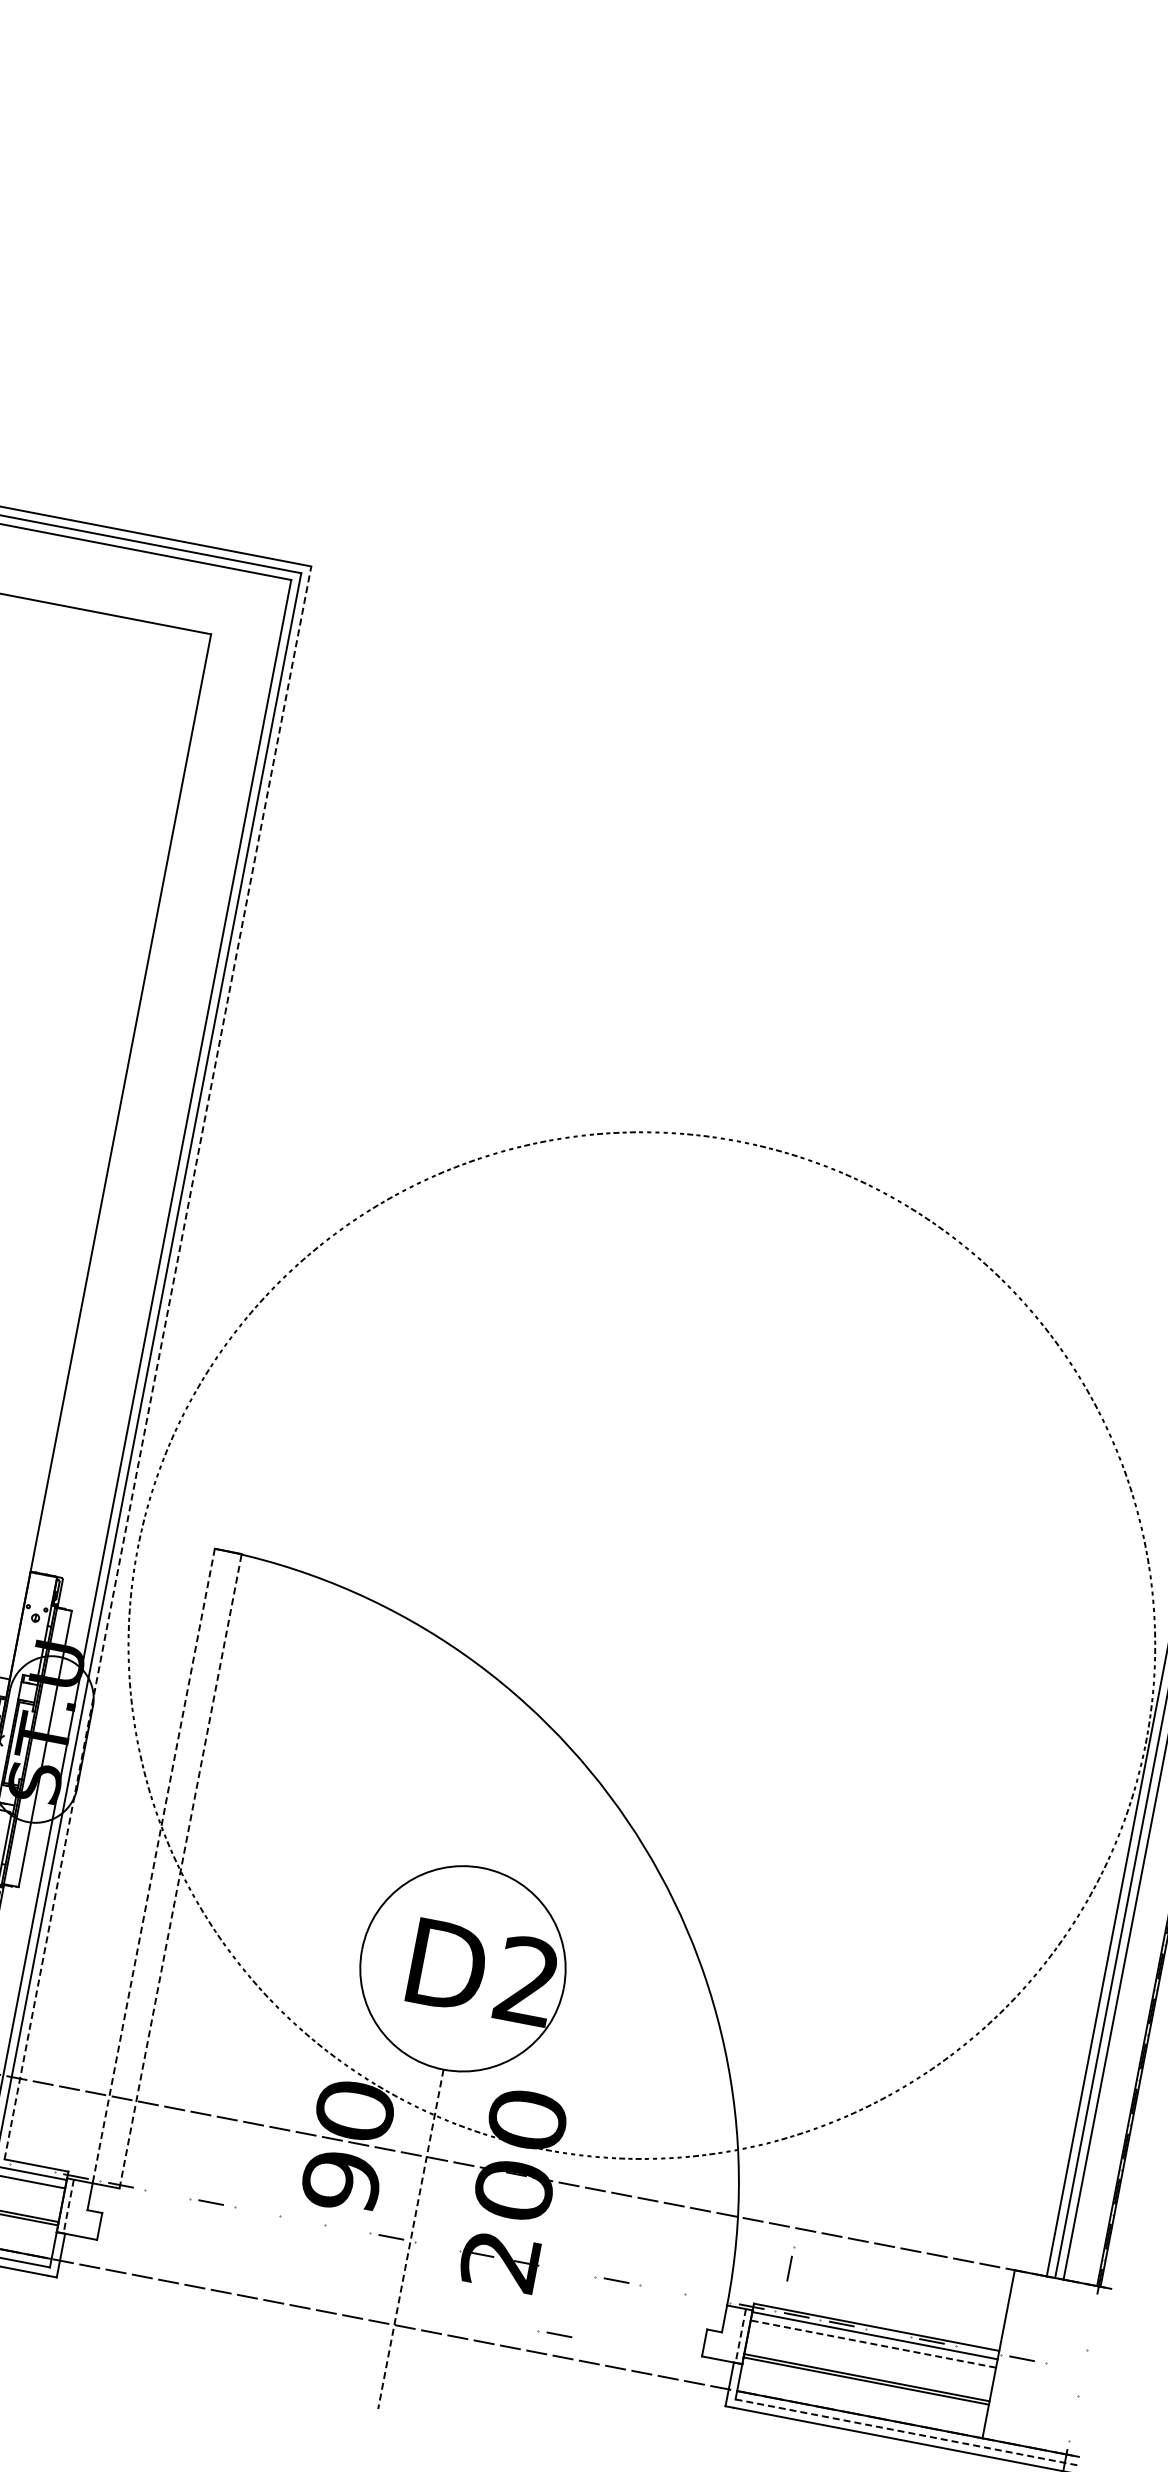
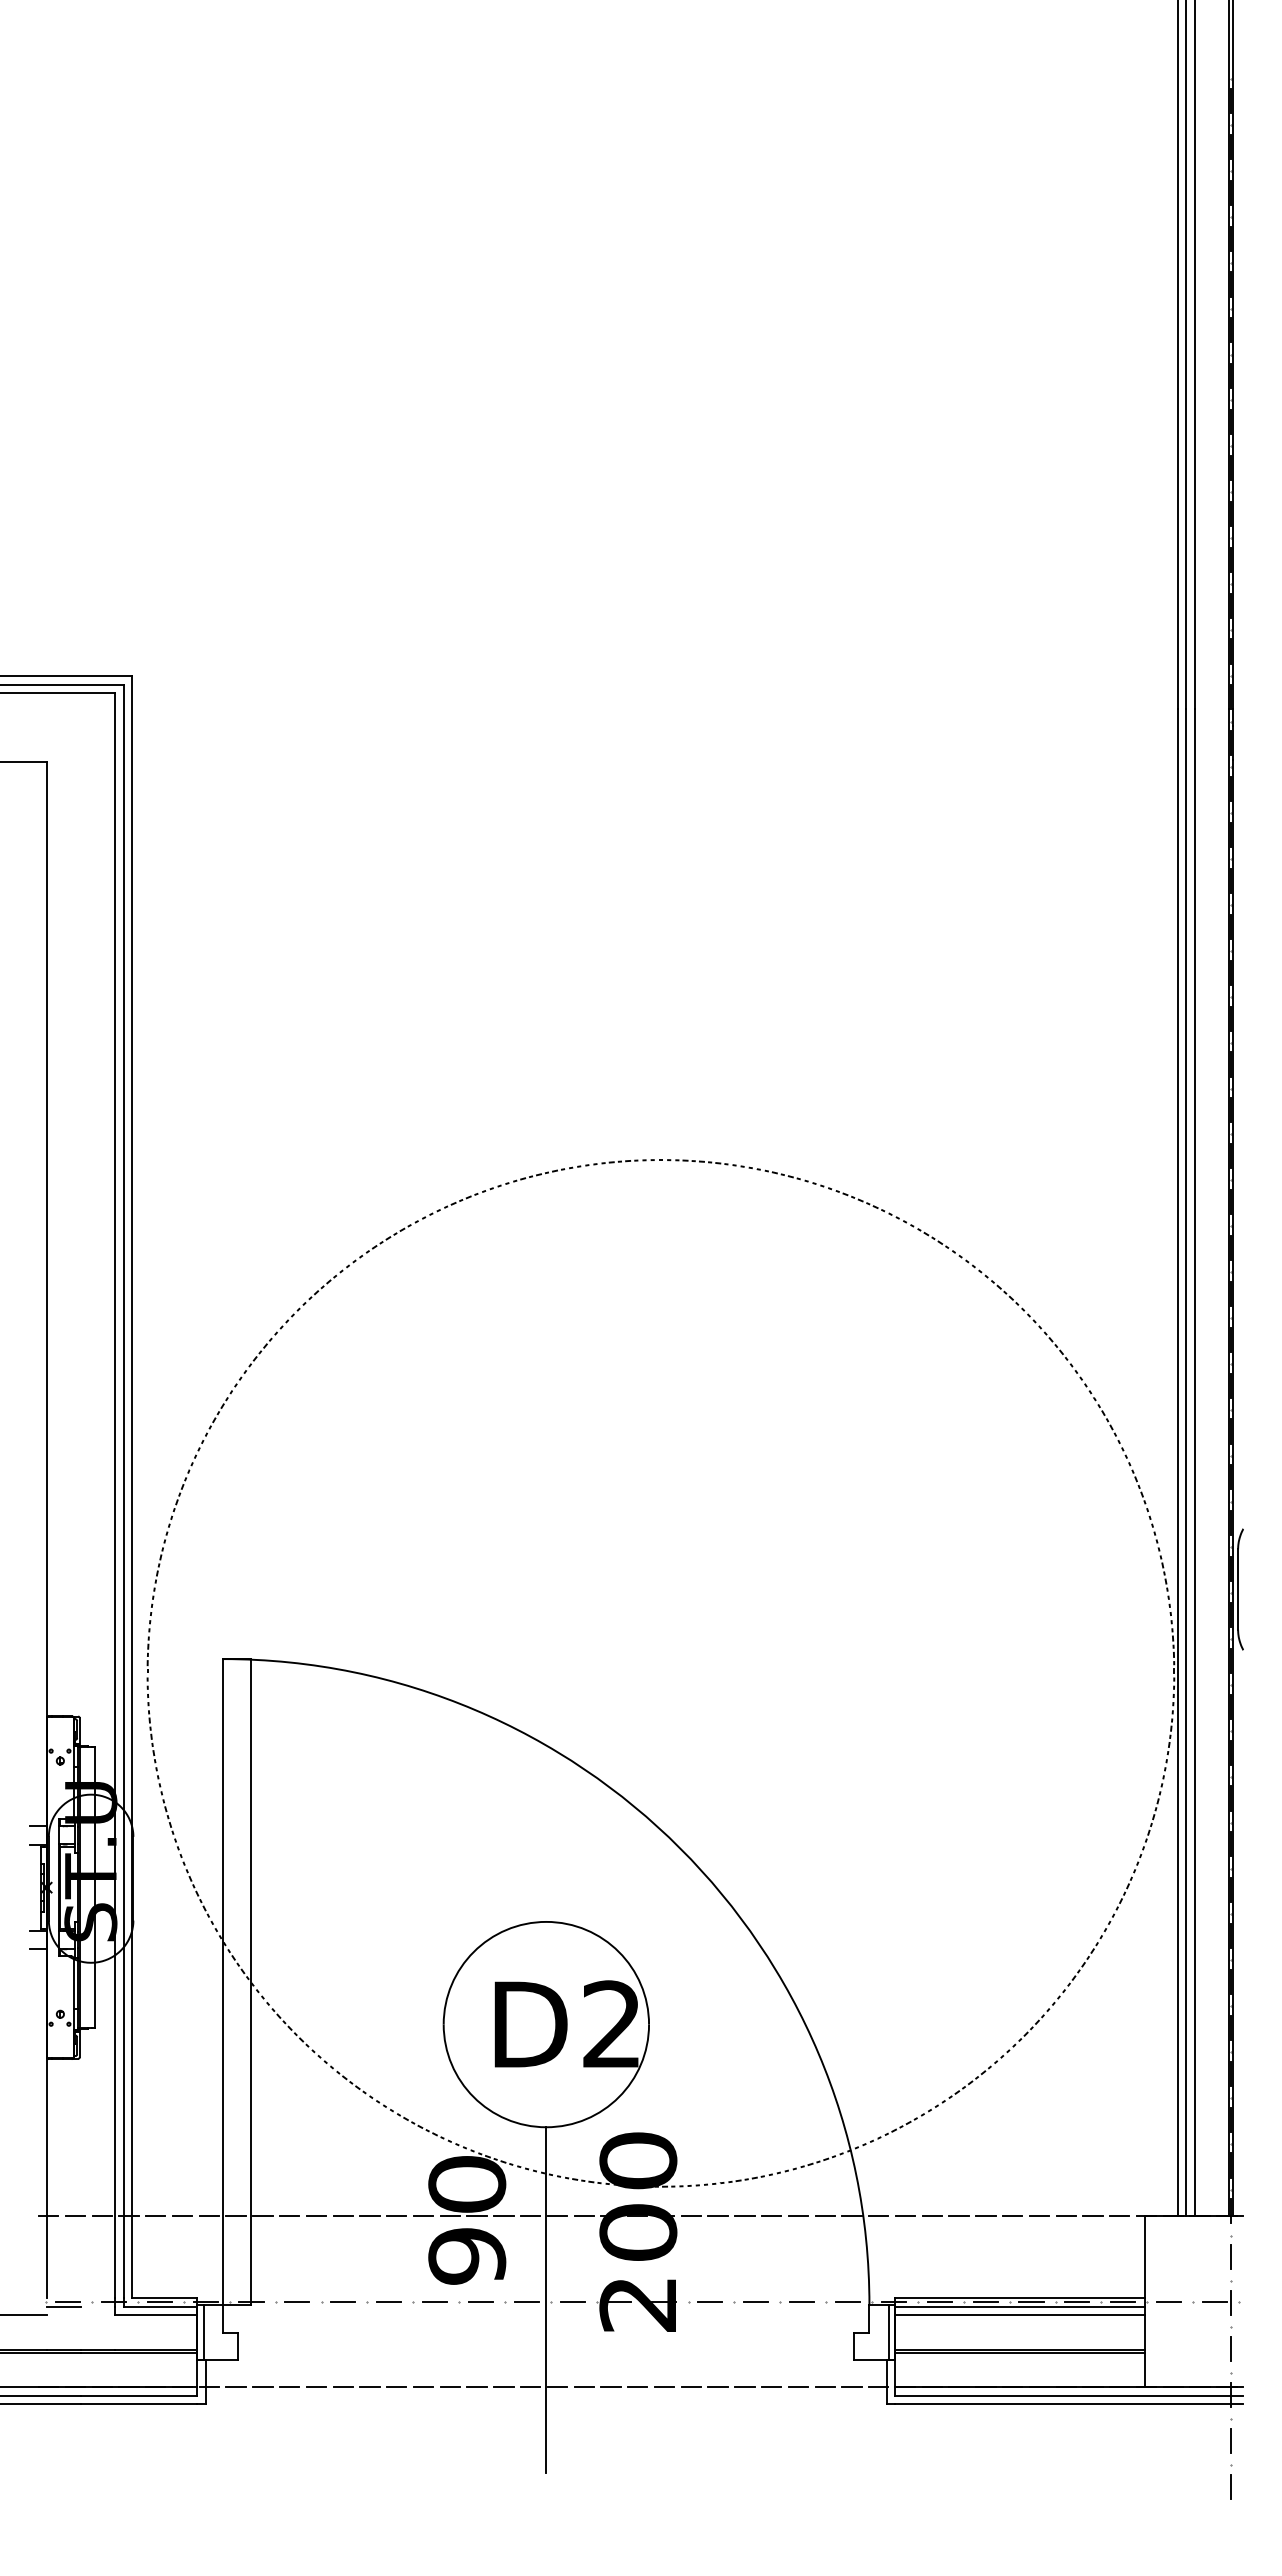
line: (158, 1362) -> (132, 1486), dashed -> solid
line: (153, 1866) -> (223, 1982), dashed -> solid
line: (180, 1870) -> (250, 1981), dashed -> solid
line: (30, 2167) -> (159, 2301), added
line: (166, 2193) -> (297, 2301), added
line: (68, 2207) -> (204, 2333), dashed -> solid
line: (256, 2211) -> (389, 2301), added
line: (300, 2219) -> (434, 2301), added
line: (345, 2228) -> (480, 2301), added
line: (410, 2239) -> (546, 2300), dashed -> solid
line: (436, 2245) -> (572, 2301), added
part: (791, 2264) -> (1231, 2252), moved
line: (661, 2288) -> (801, 2301), added
line: (706, 2297) -> (847, 2301), added
line: (886, 2332) -> (1031, 2301), added
part: (554, 2334) -> (705, 2302), moved
line: (740, 2336) -> (888, 2333), dashed -> solid
line: (873, 2344) -> (1020, 2315), dashed -> solid
line: (977, 2349) -> (1123, 2301), added
part: (1073, 2369) -> (1221, 2302), added
line: (1073, 2416) -> (1230, 2348), added
line: (906, 2431) -> (1069, 2395), dashed -> solid

